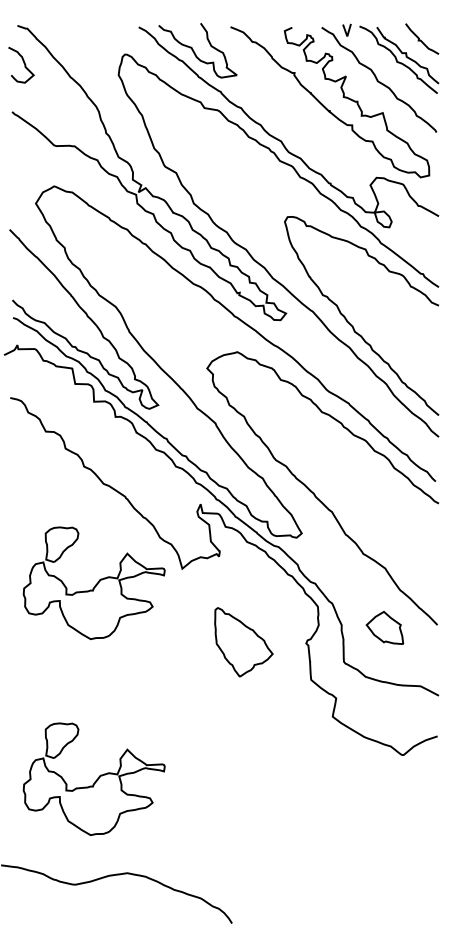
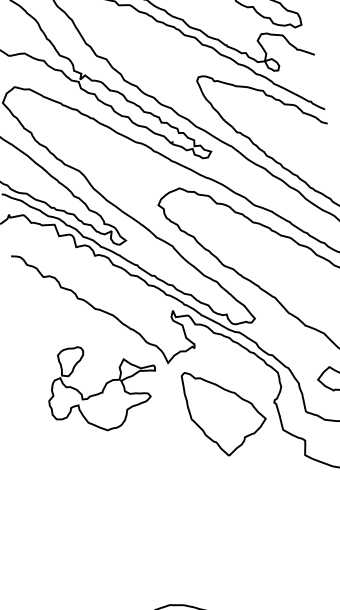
part: (243, 642) -> (225, 410), size x1.67
part: (93, 778) -> (129, 537), removed

